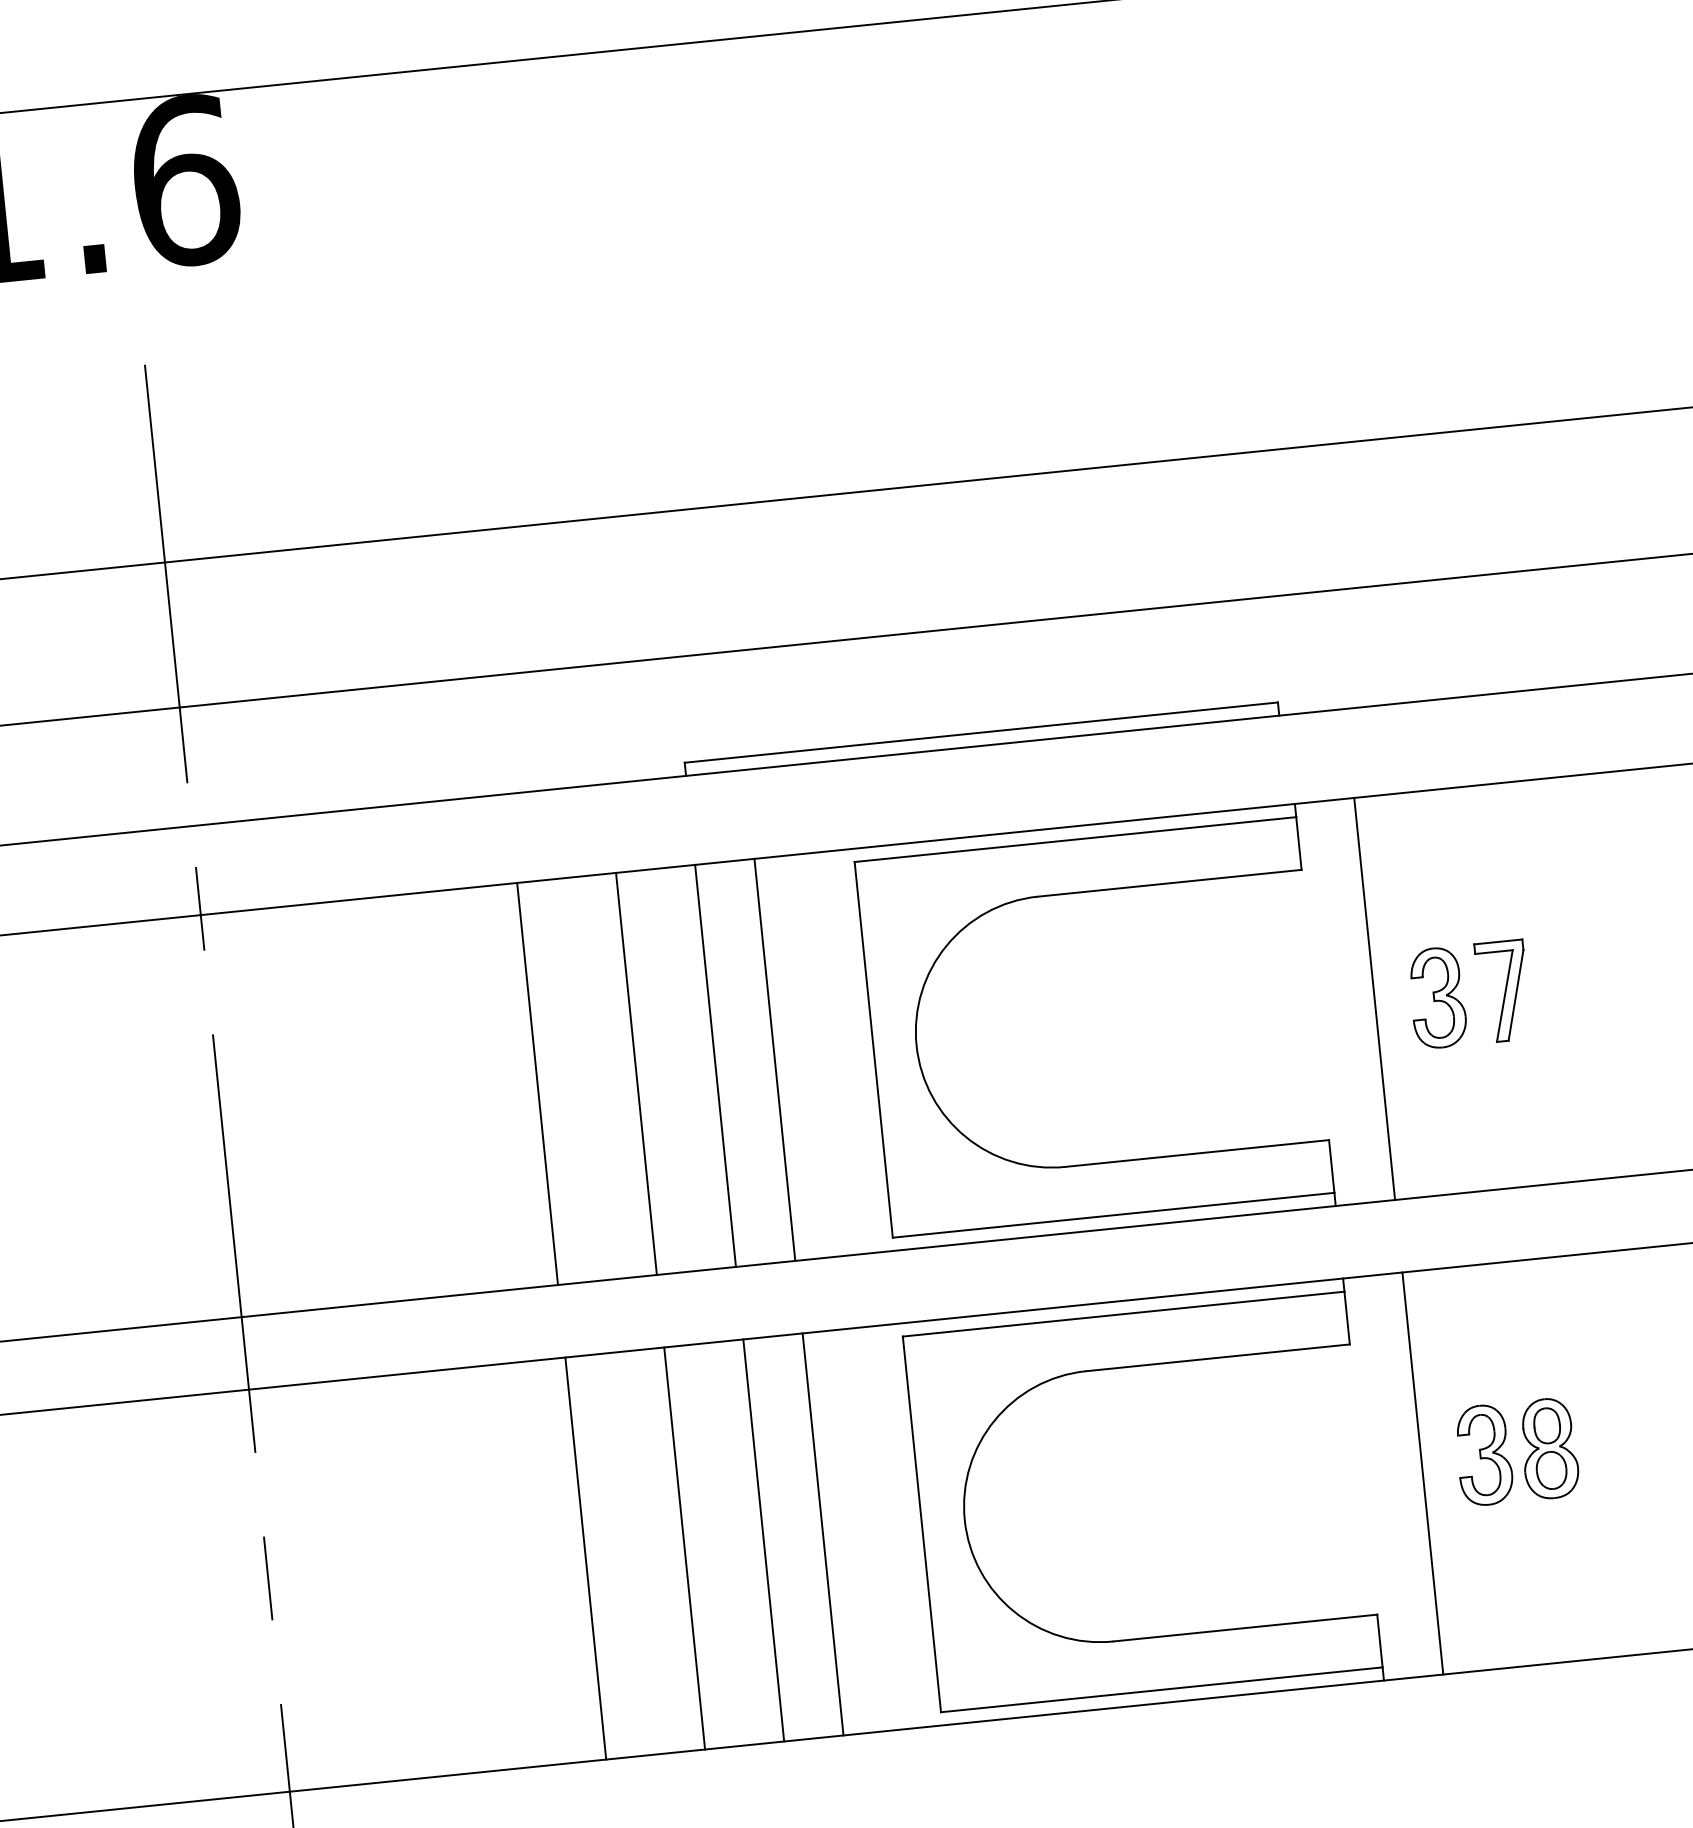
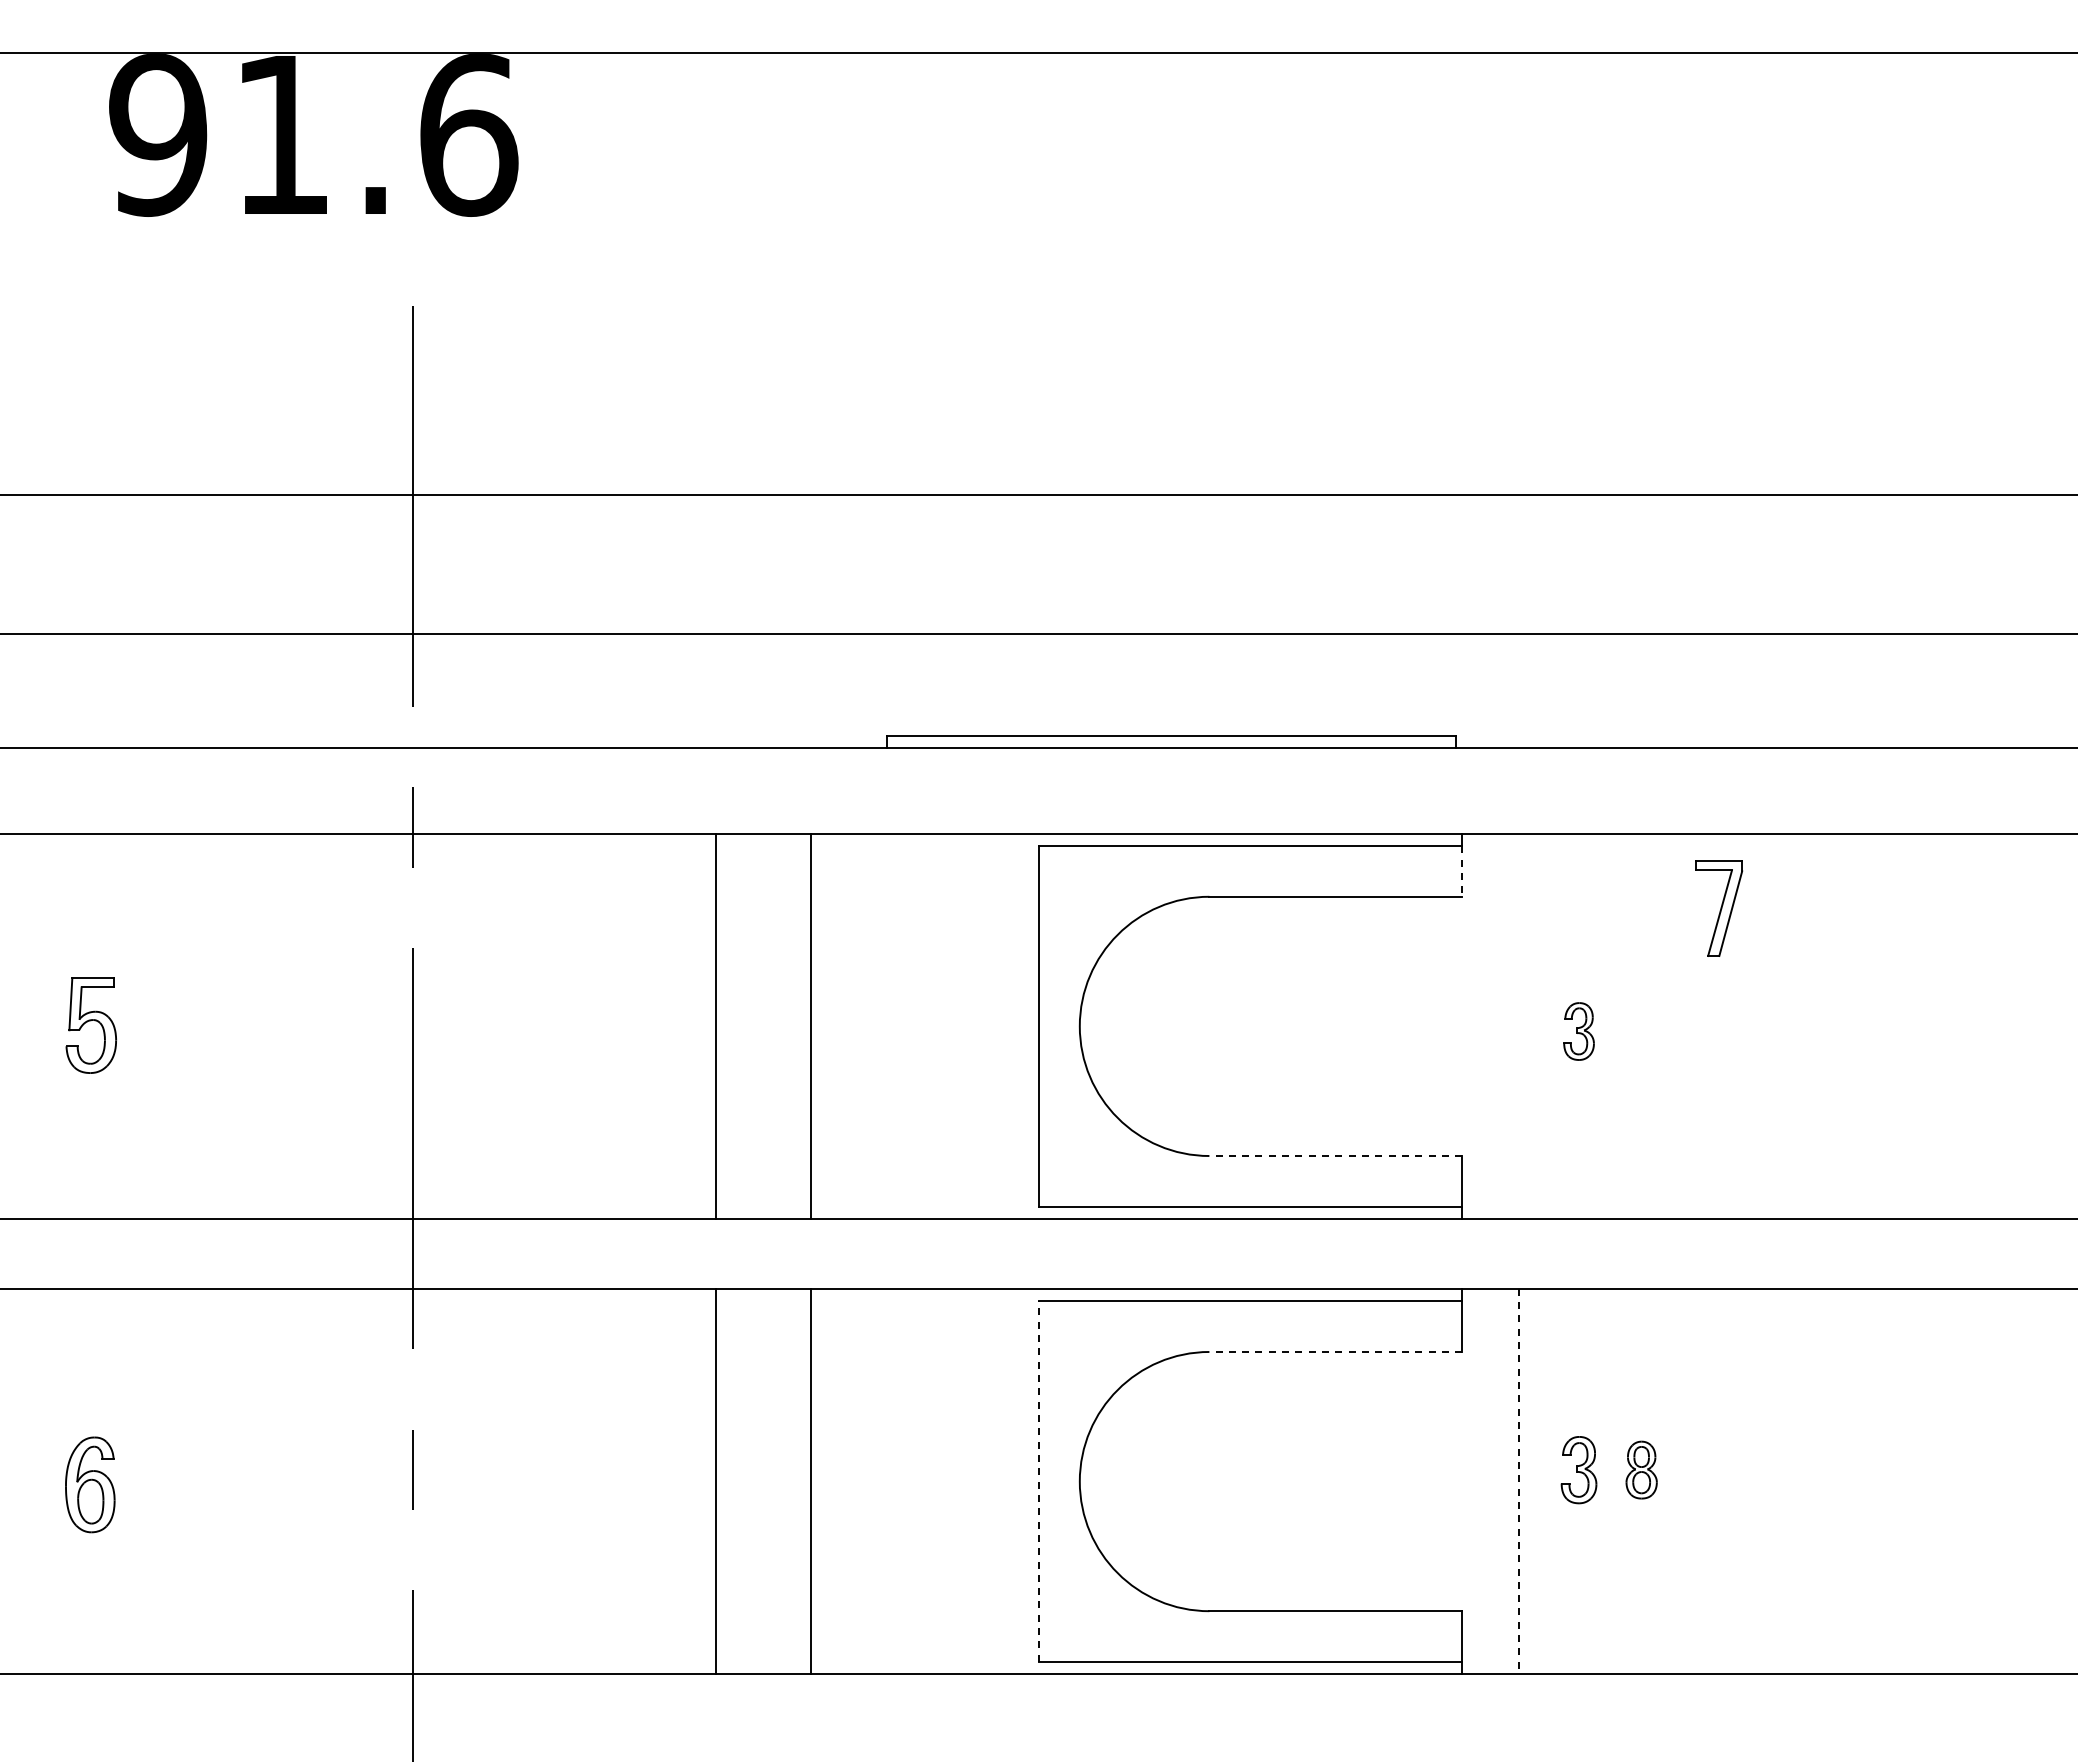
line: (1299, 844) -> (1462, 872), solid -> dashed
part: (1503, 991) -> (1719, 908), moved
part: (1437, 998) -> (1578, 1031), size x0.6
line: (1374, 999) -> (1519, 1026), removed
line: (774, 1060) -> (943, 1026), removed
line: (715, 1066) -> (886, 1026), removed
line: (1196, 1154) -> (1335, 1156), solid -> dashed
line: (1217, 1357) -> (1335, 1351), solid -> dashed
part: (1549, 1447) -> (1641, 1469), size x0.6
part: (1483, 1454) -> (1578, 1469), size x0.7
line: (1423, 1473) -> (1519, 1481), solid -> dashed
line: (921, 1524) -> (1038, 1481), solid -> dashed
line: (822, 1534) -> (943, 1481), removed
line: (763, 1540) -> (886, 1481), removed

